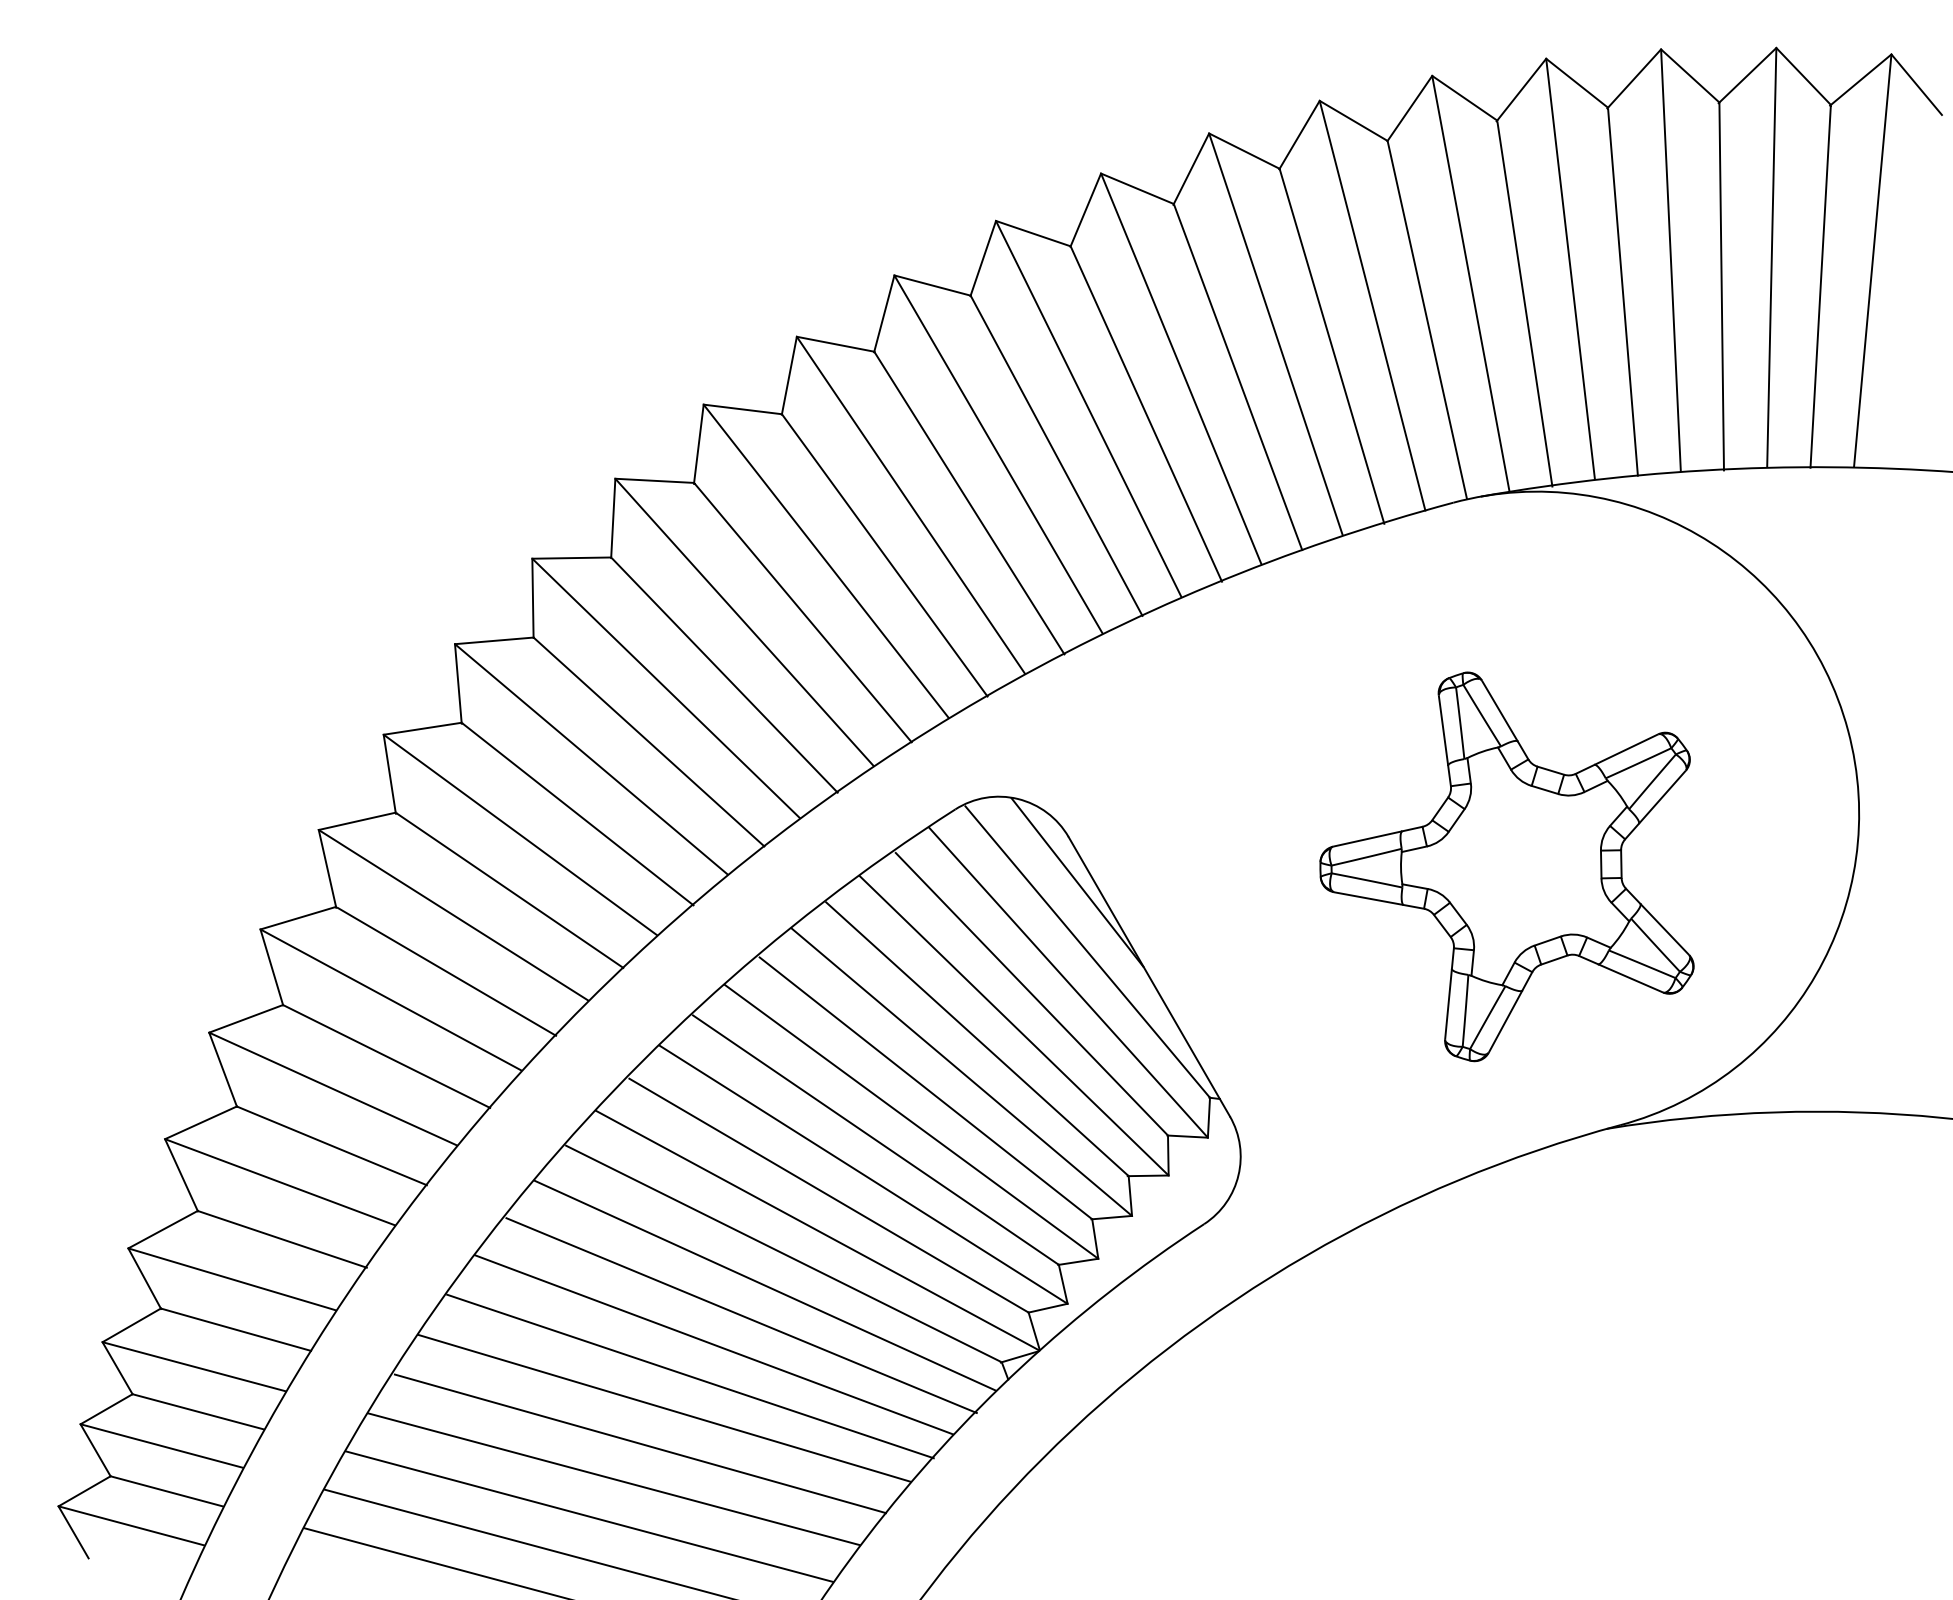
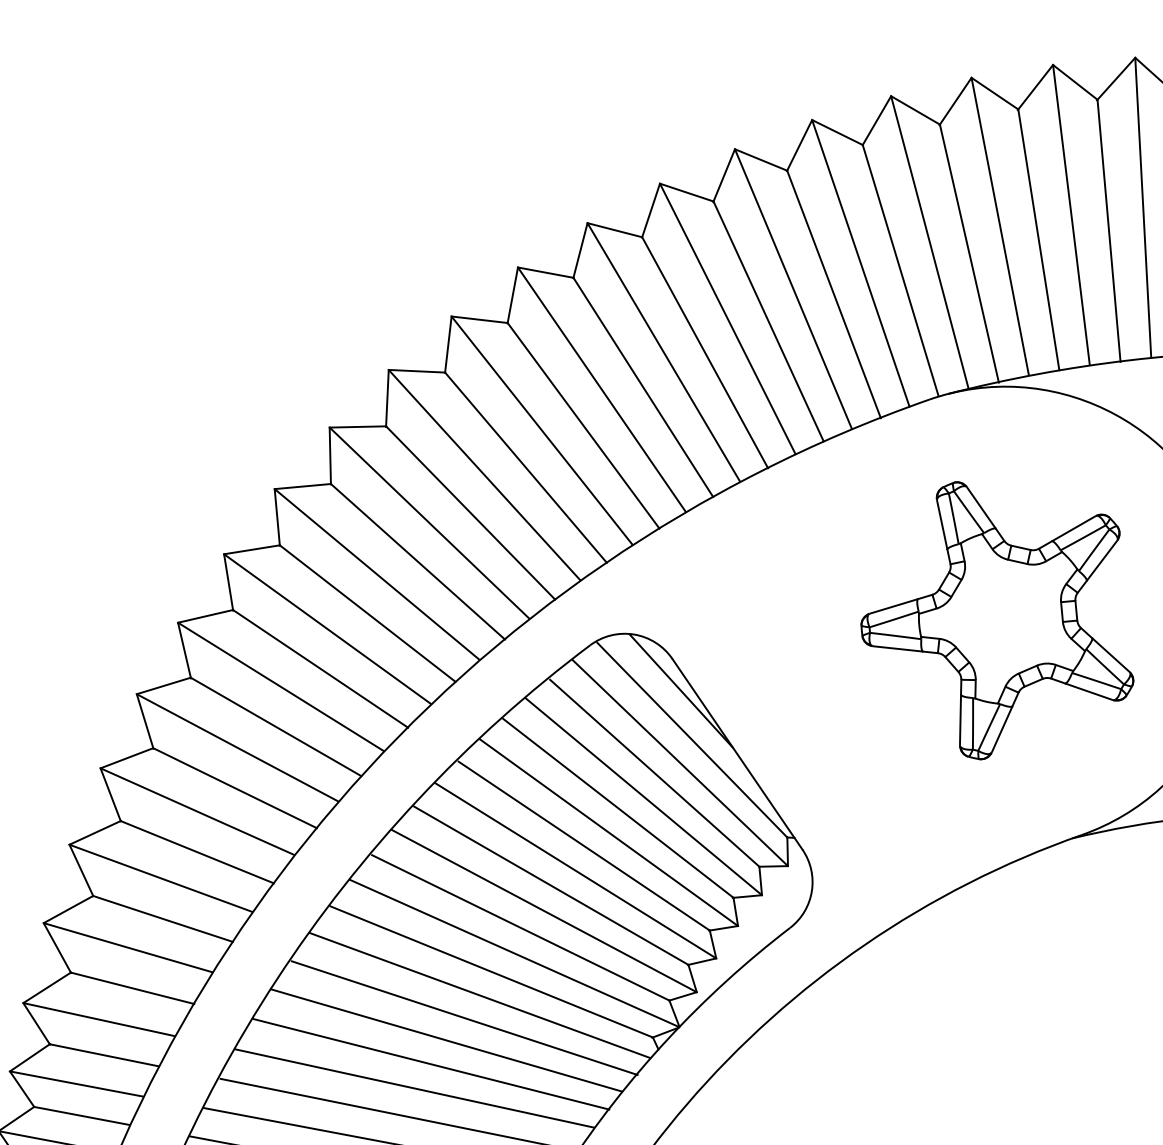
part: (1506, 866) -> (994, 618), moved

